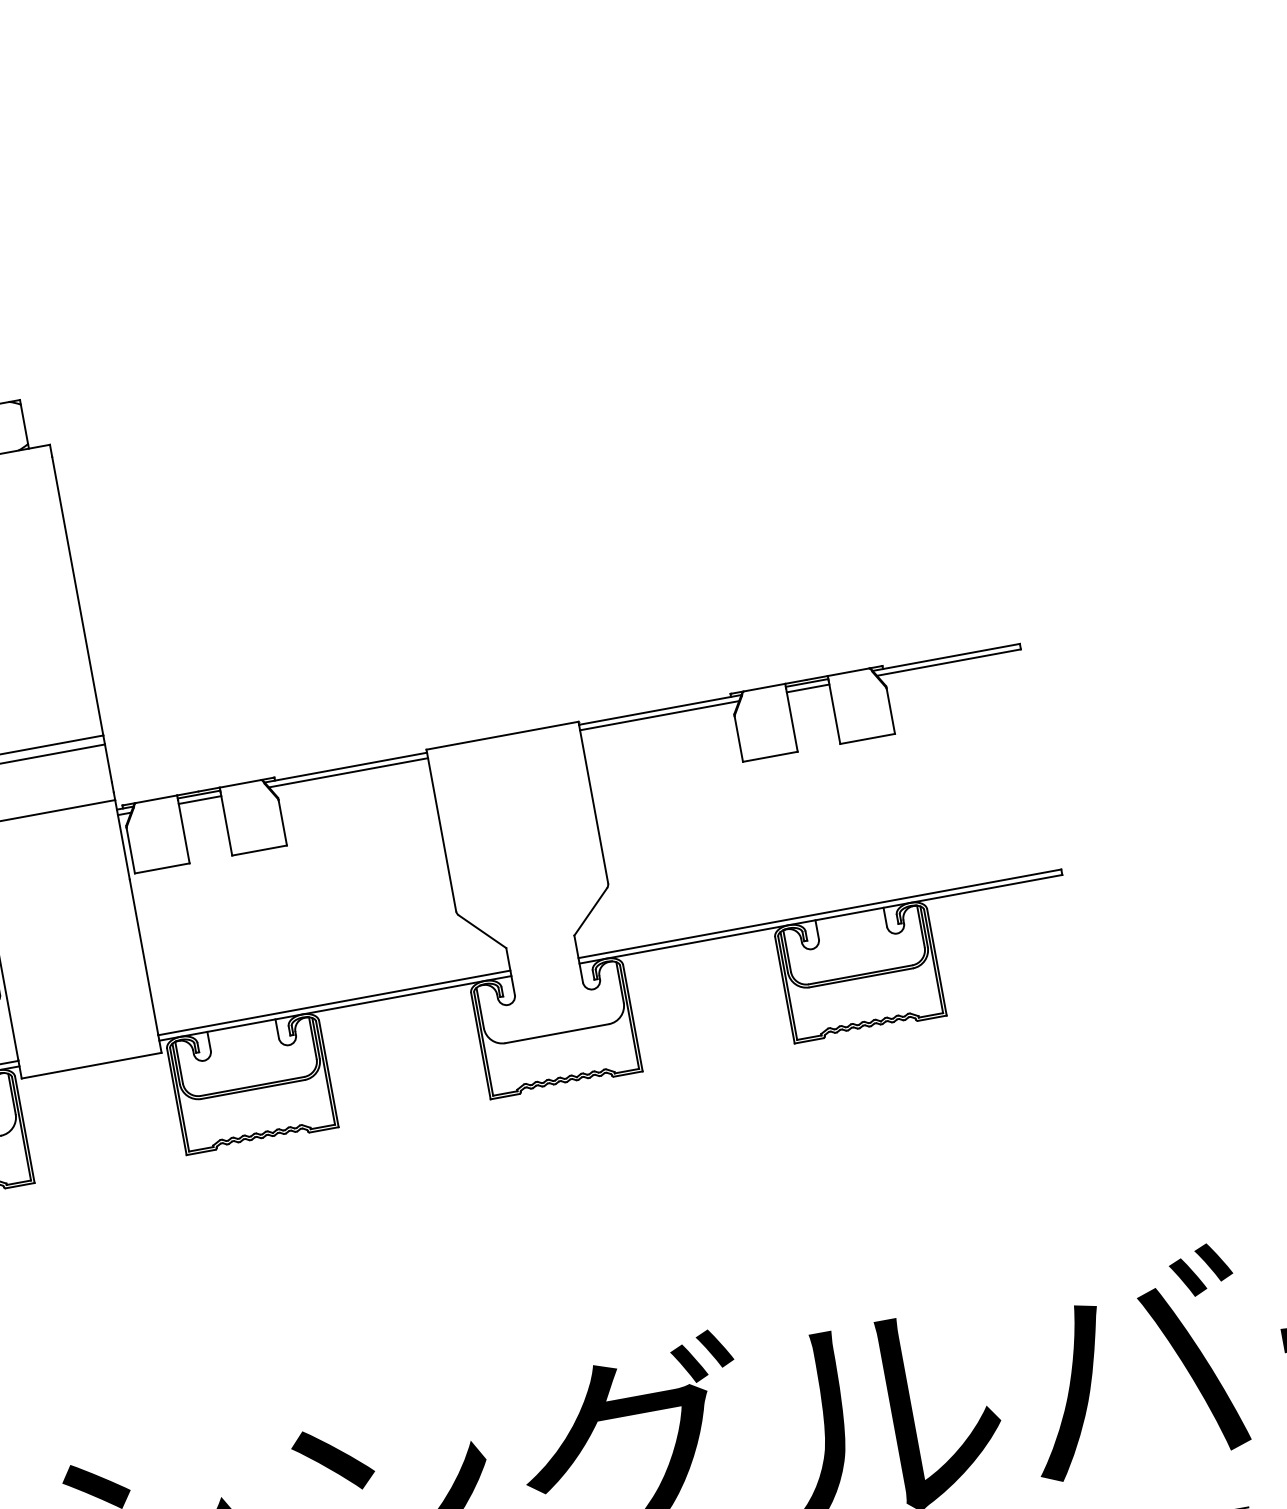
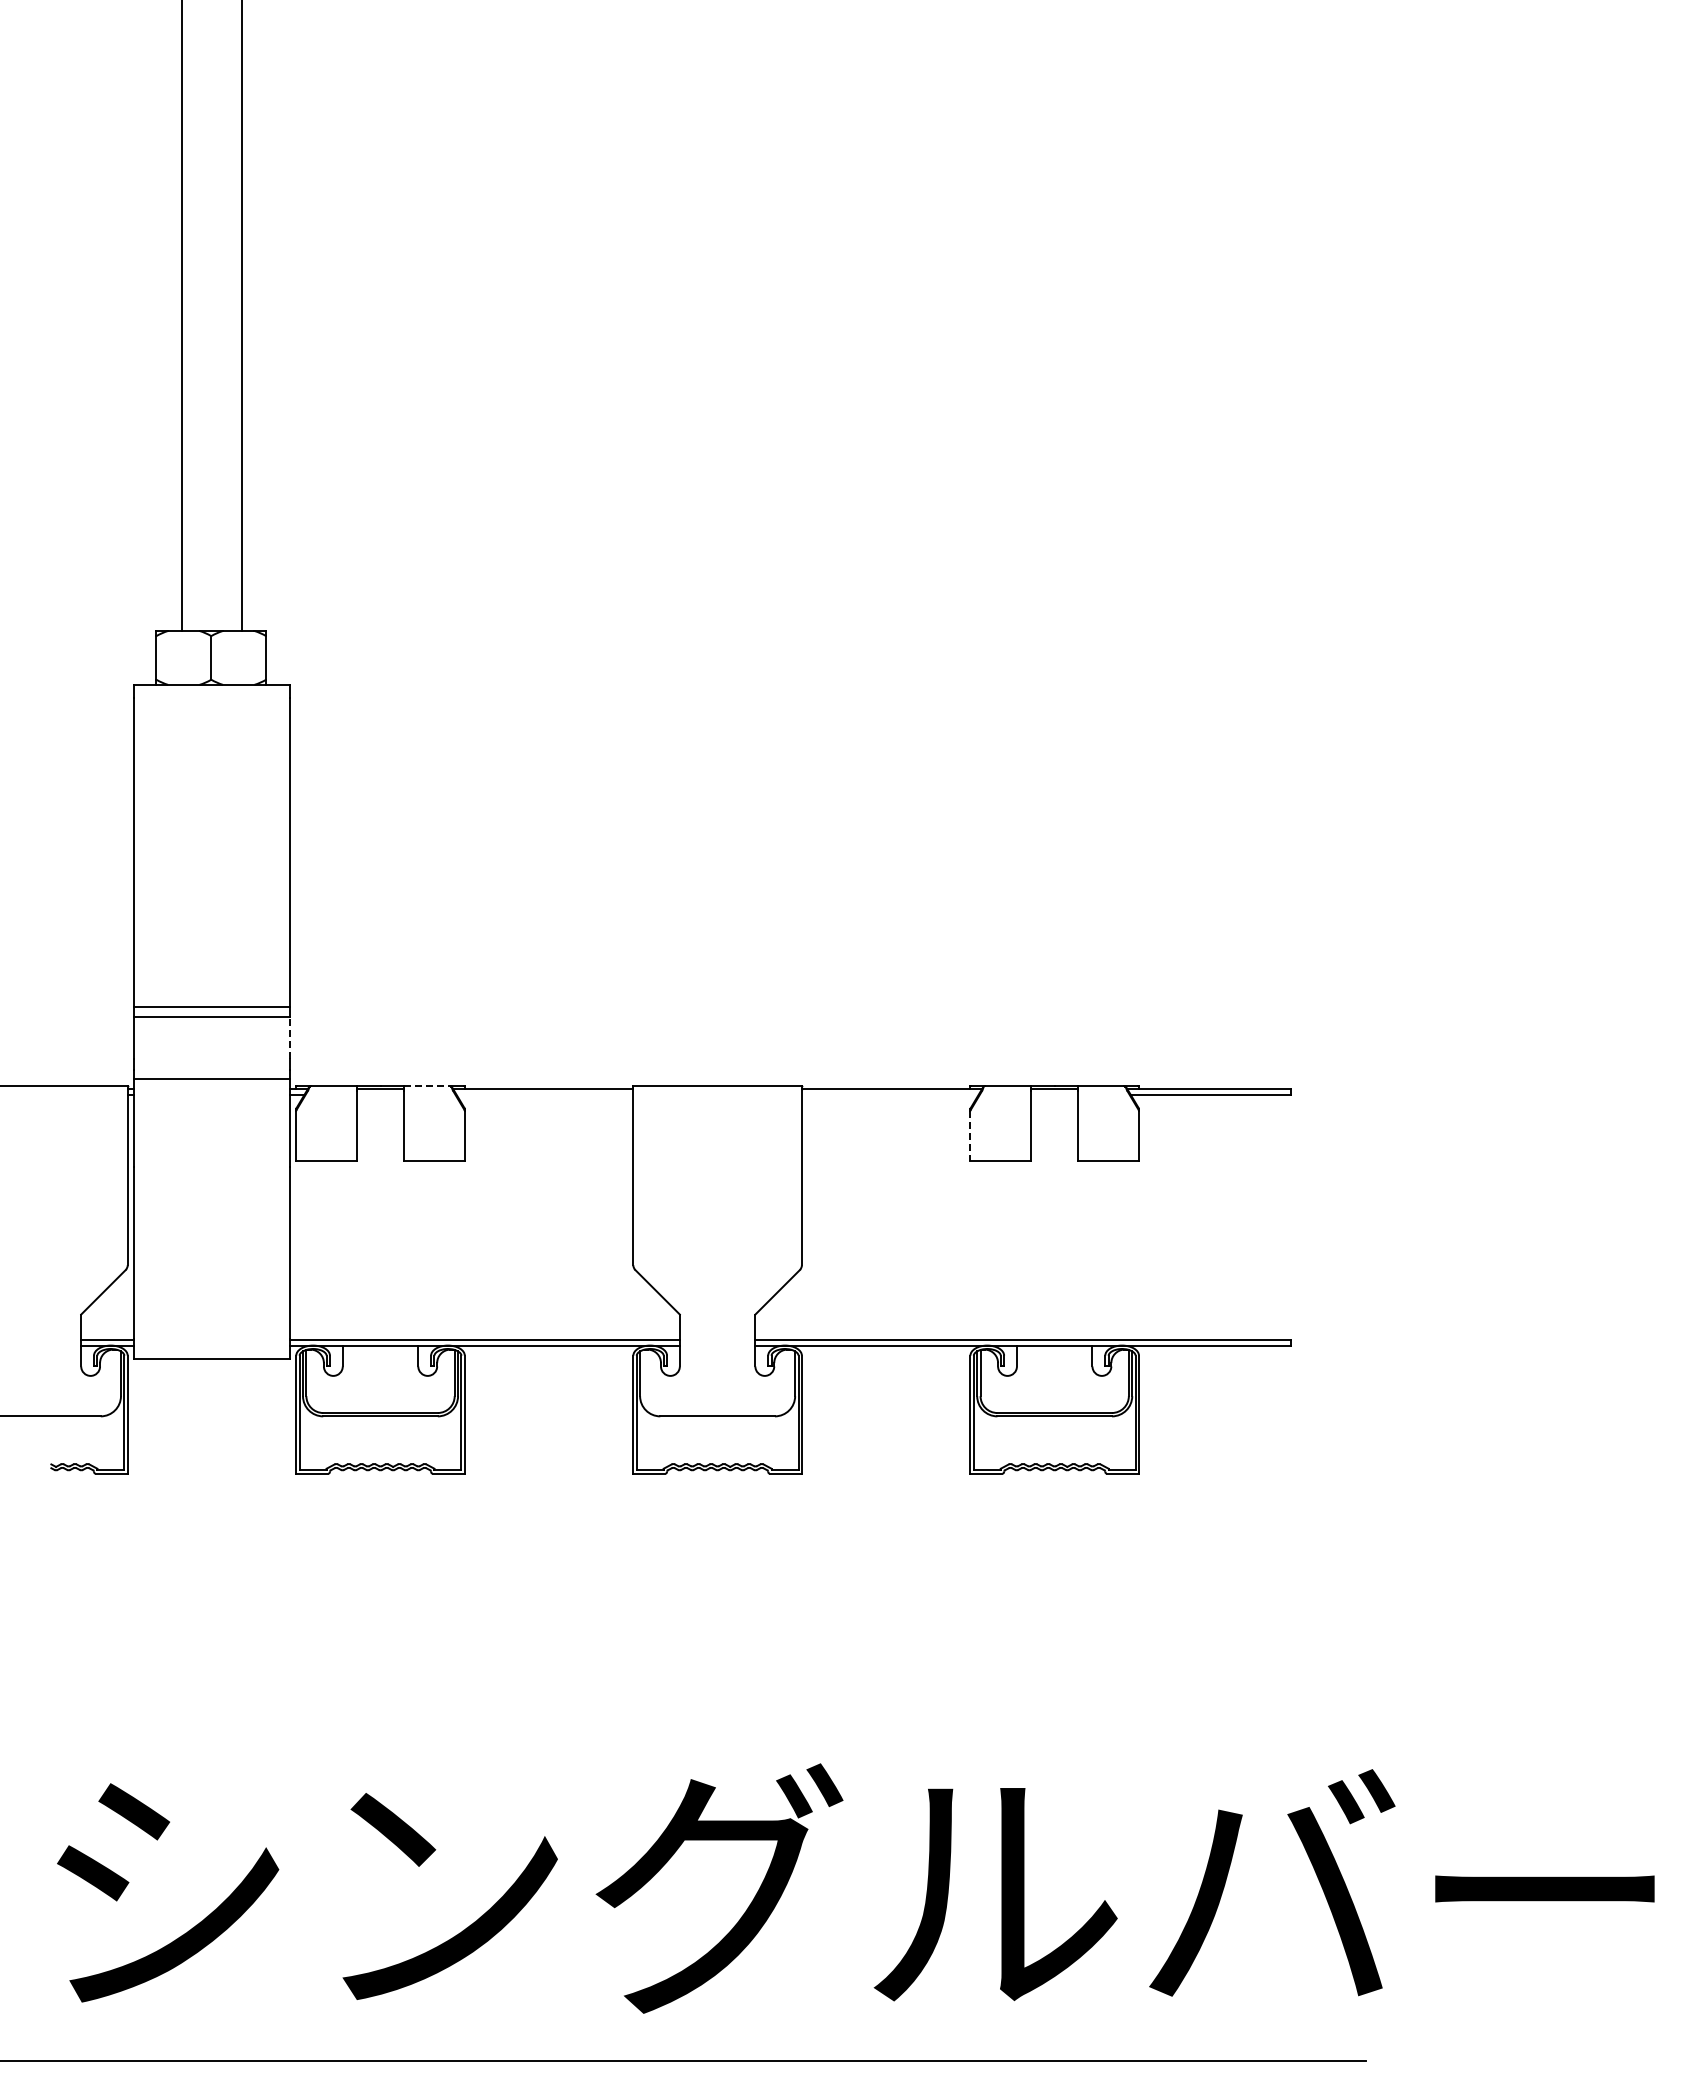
line: (807, 688) -> (1054, 1095), removed
line: (659, 715) -> (889, 1095), removed
line: (738, 739) -> (970, 1136), solid -> dashed
line: (108, 763) -> (289, 1038), solid -> dashed
line: (347, 772) -> (544, 1095), removed
line: (240, 784) -> (427, 1086), solid -> dashed
line: (200, 800) -> (380, 1095), removed

